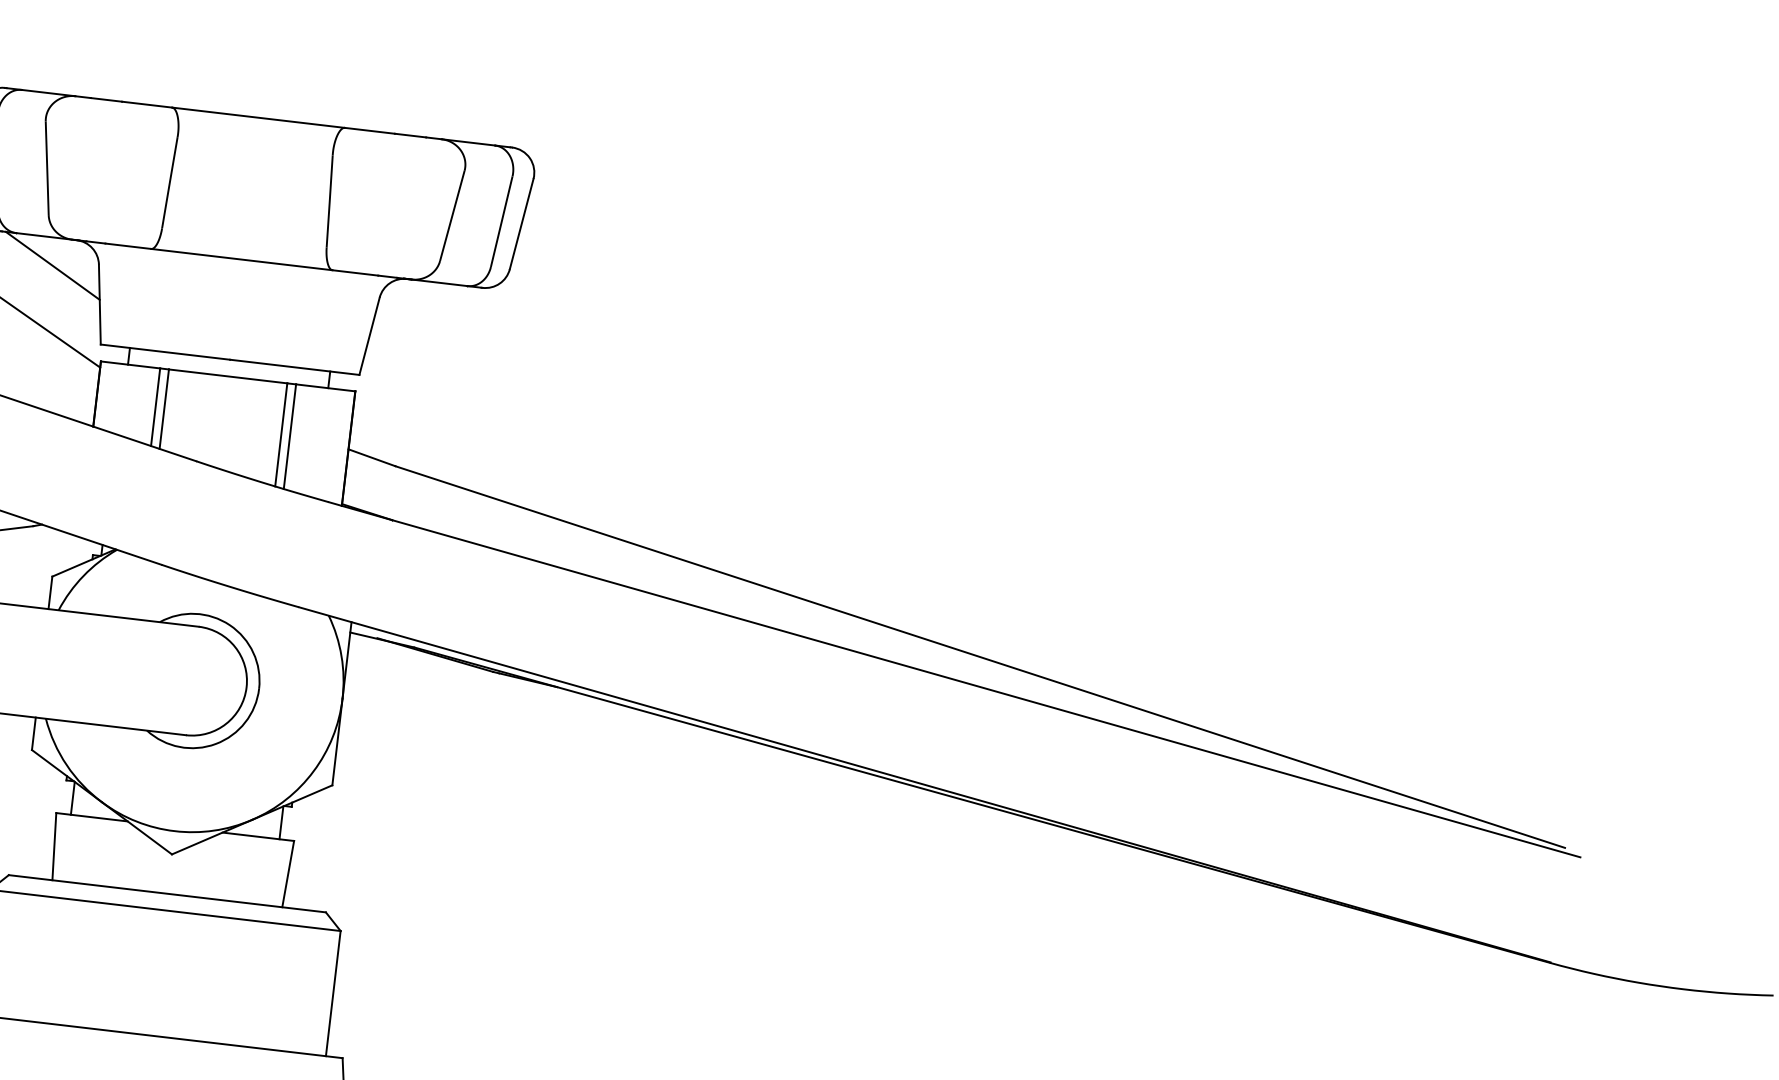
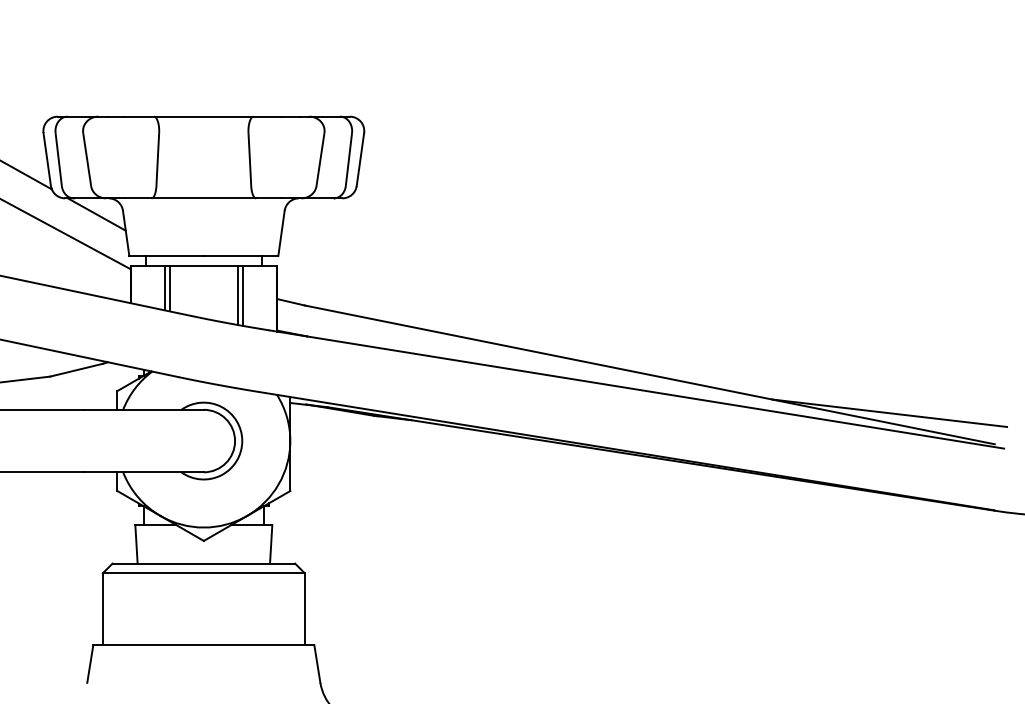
line: (1388, 771) -> (889, 412), added

